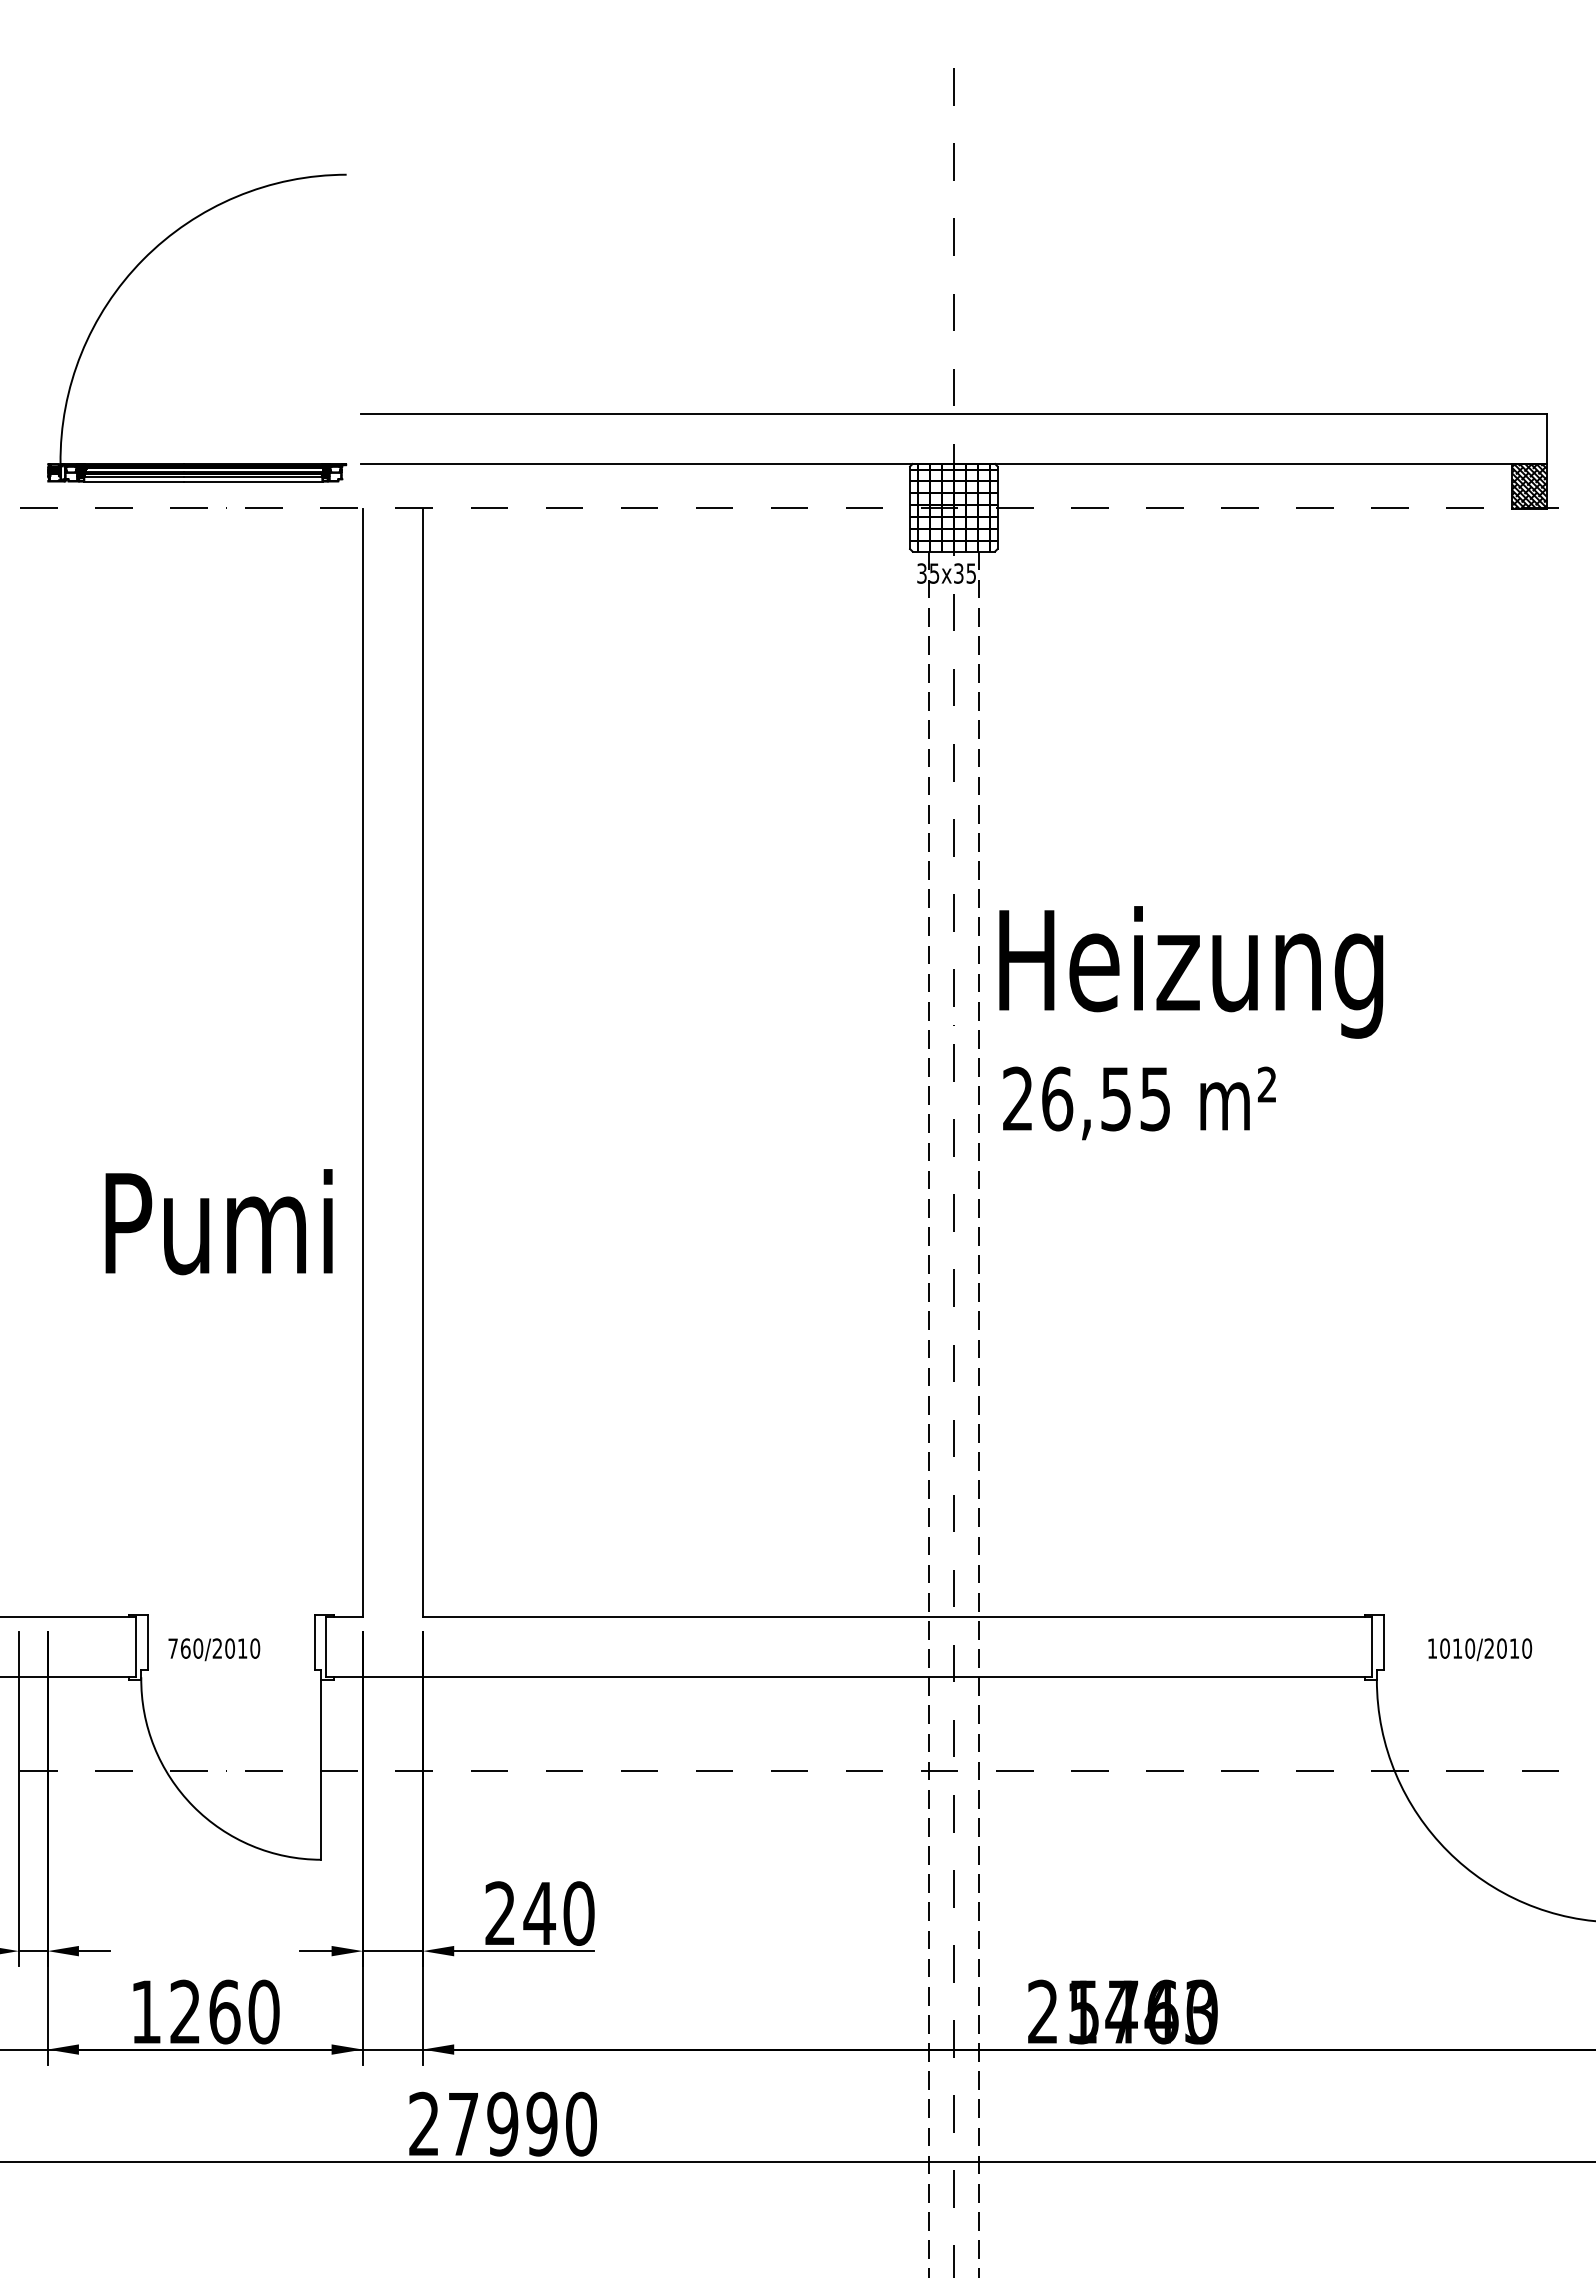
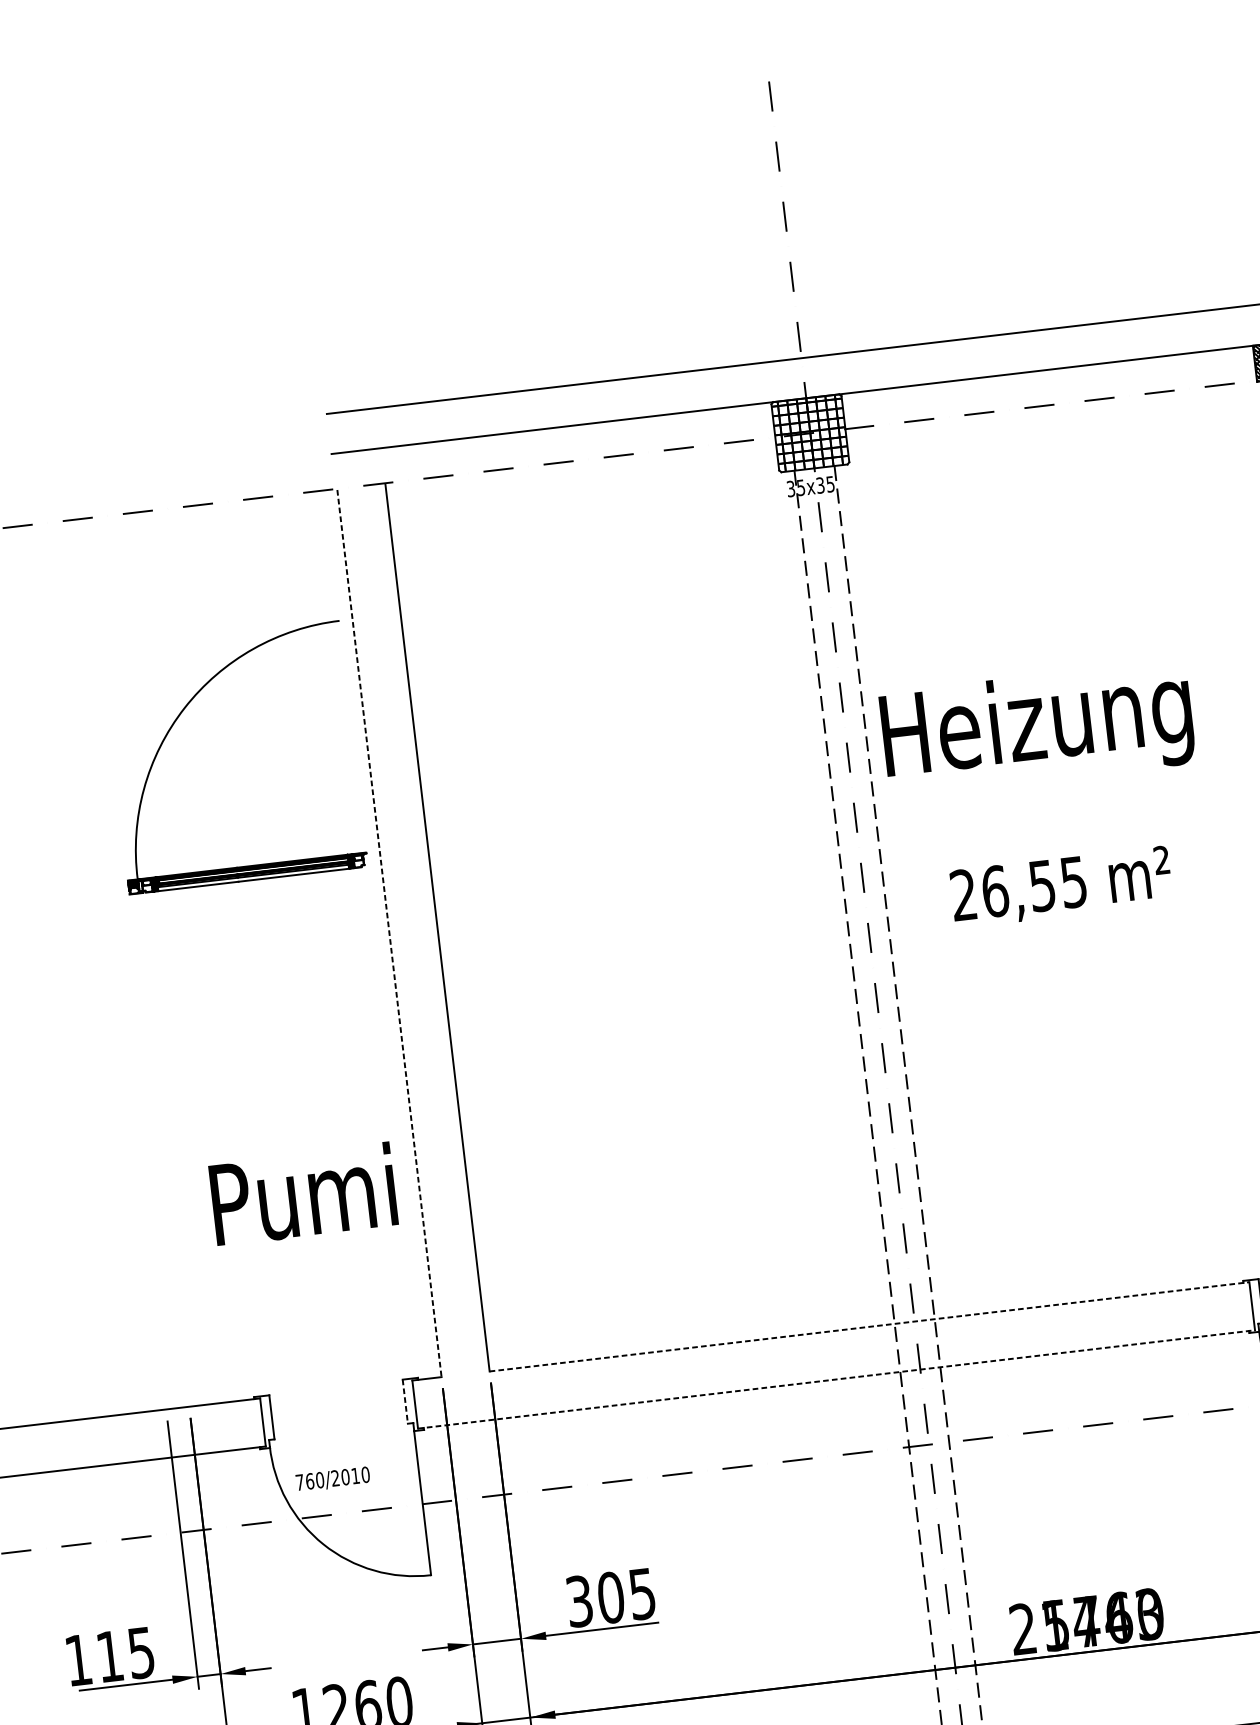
part: (137, 267) -> (180, 714), moved
text: (1191, 972) -> (1037, 728), moved
line: (362, 1063) -> (389, 933), solid -> dashed
text: (1139, 1103) -> (1061, 887), moved
text: (218, 1222) -> (302, 1194), moved
line: (897, 1617) -> (869, 1327), solid -> dashed
line: (314, 1642) -> (405, 1401), solid -> dashed
text: (214, 1649) -> (333, 1479), moved
line: (849, 1677) -> (836, 1379), solid -> dashed
text: (539, 1913) -> (610, 1597), 240 -> 305

